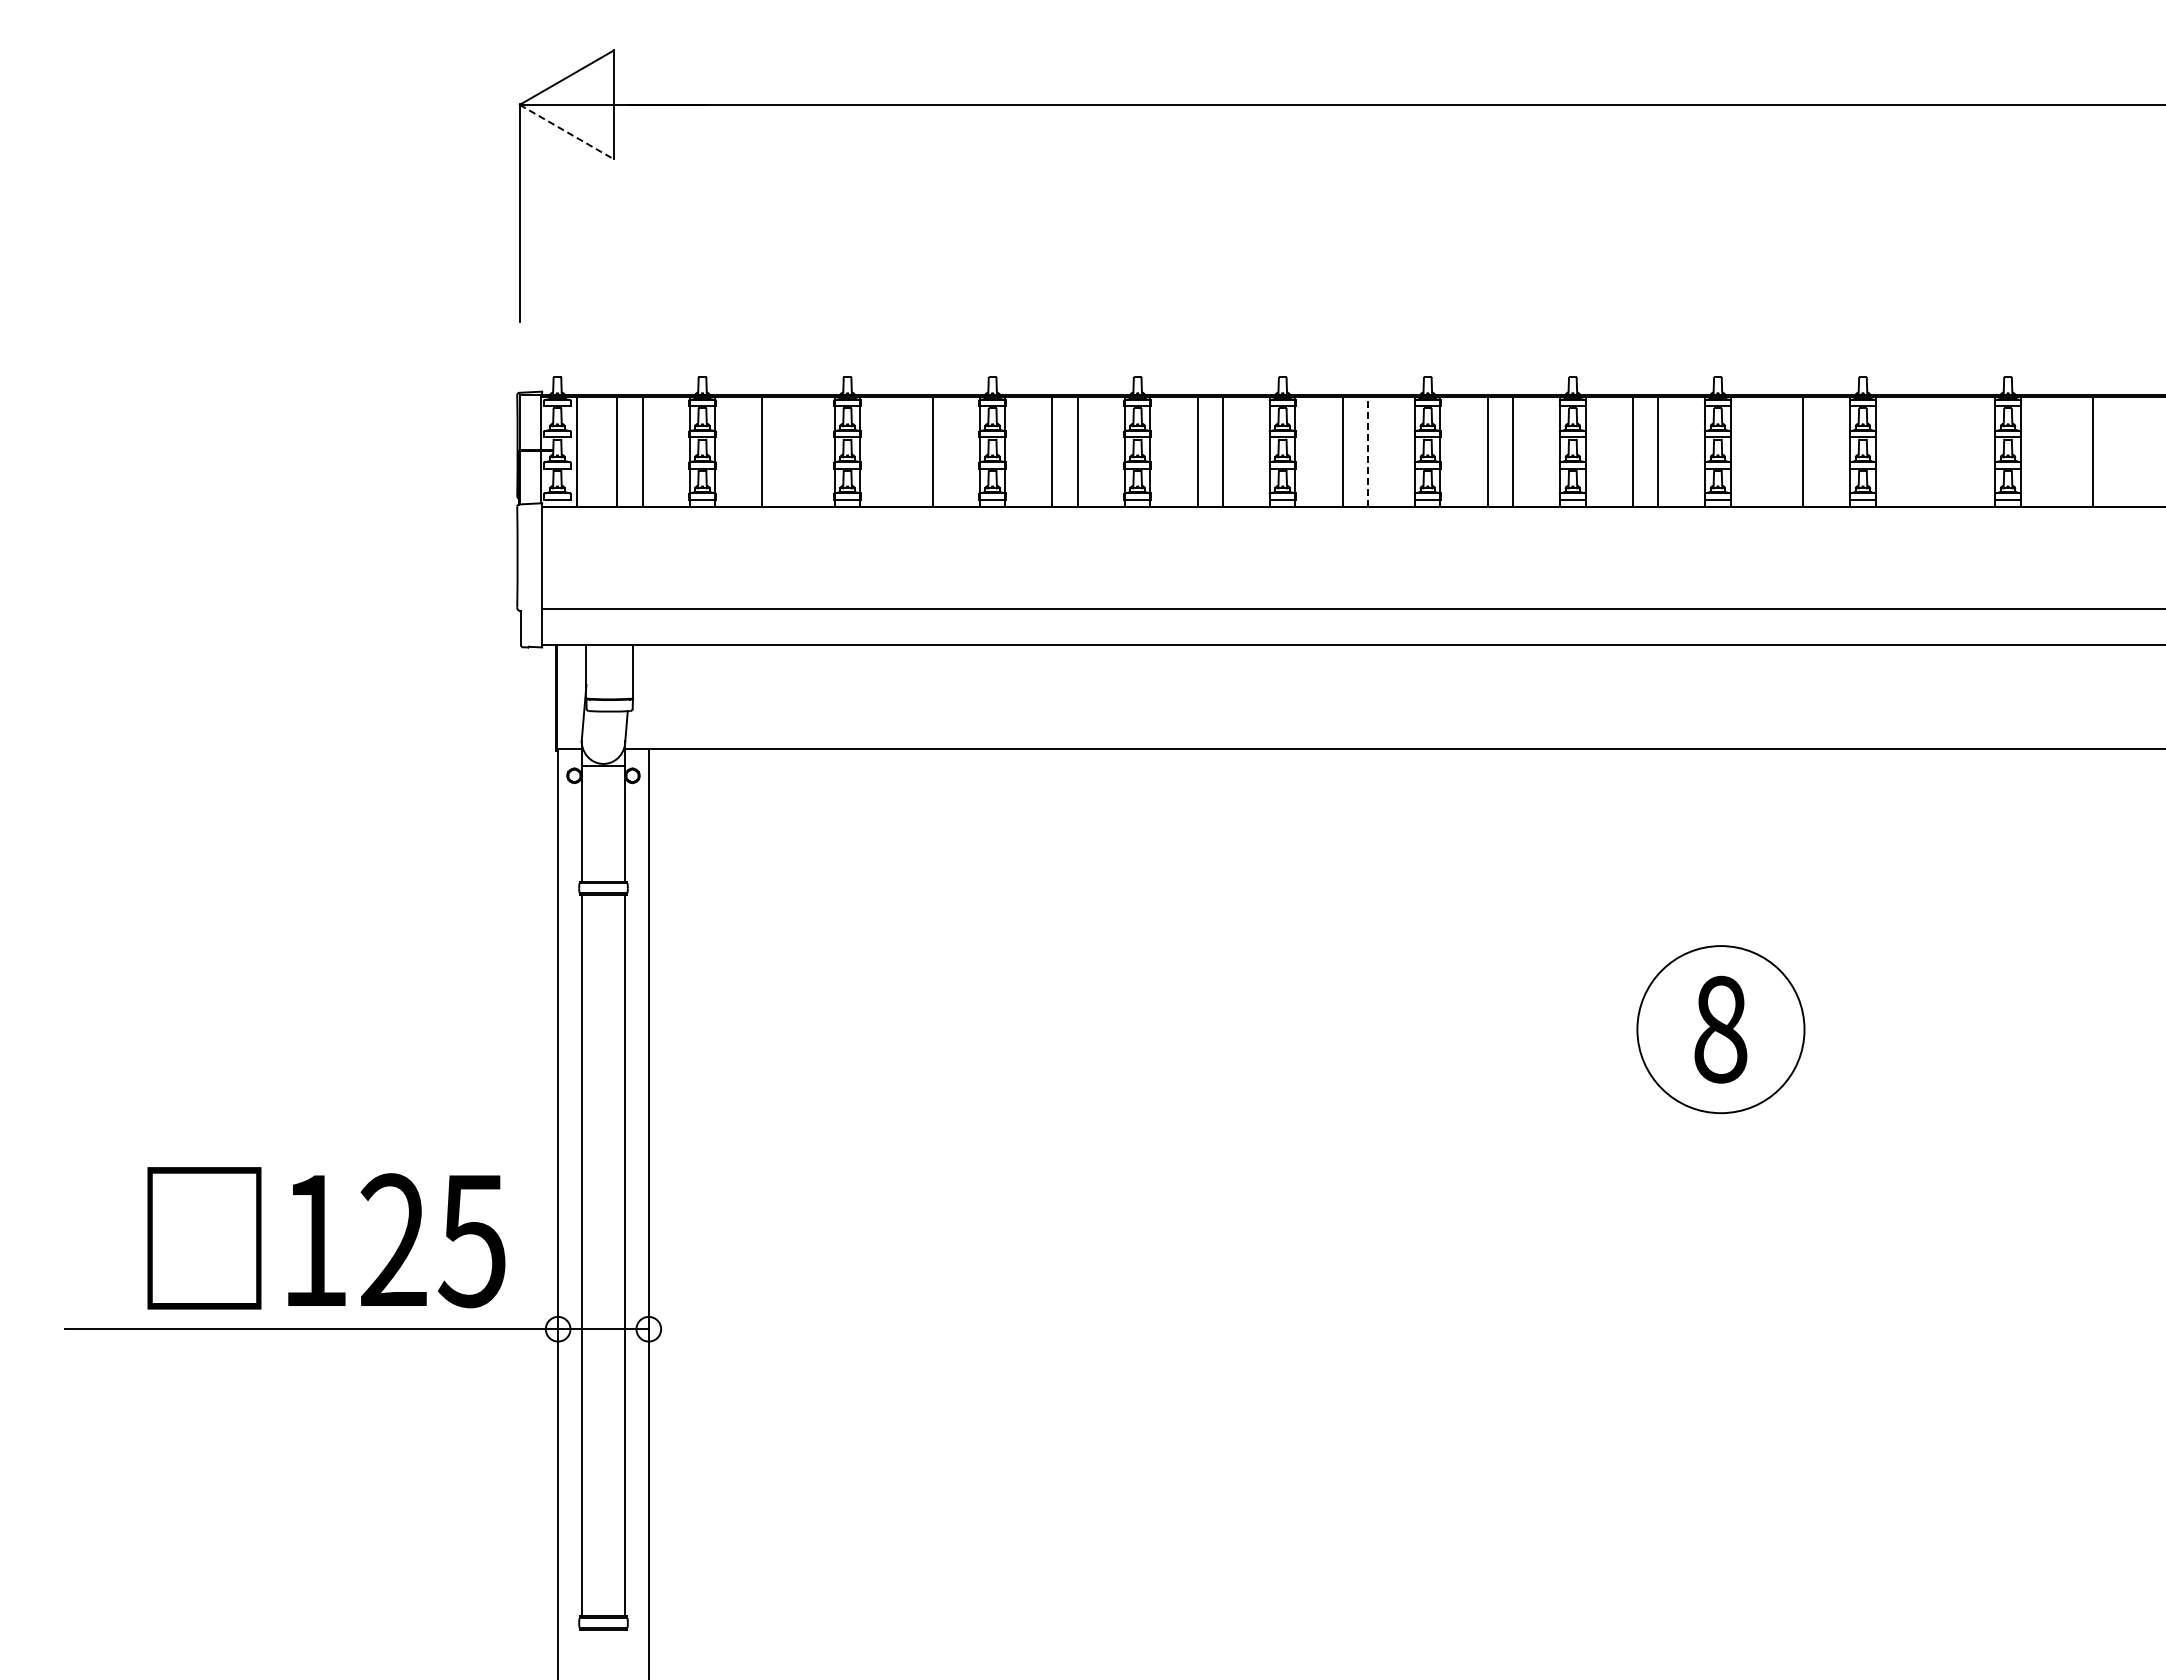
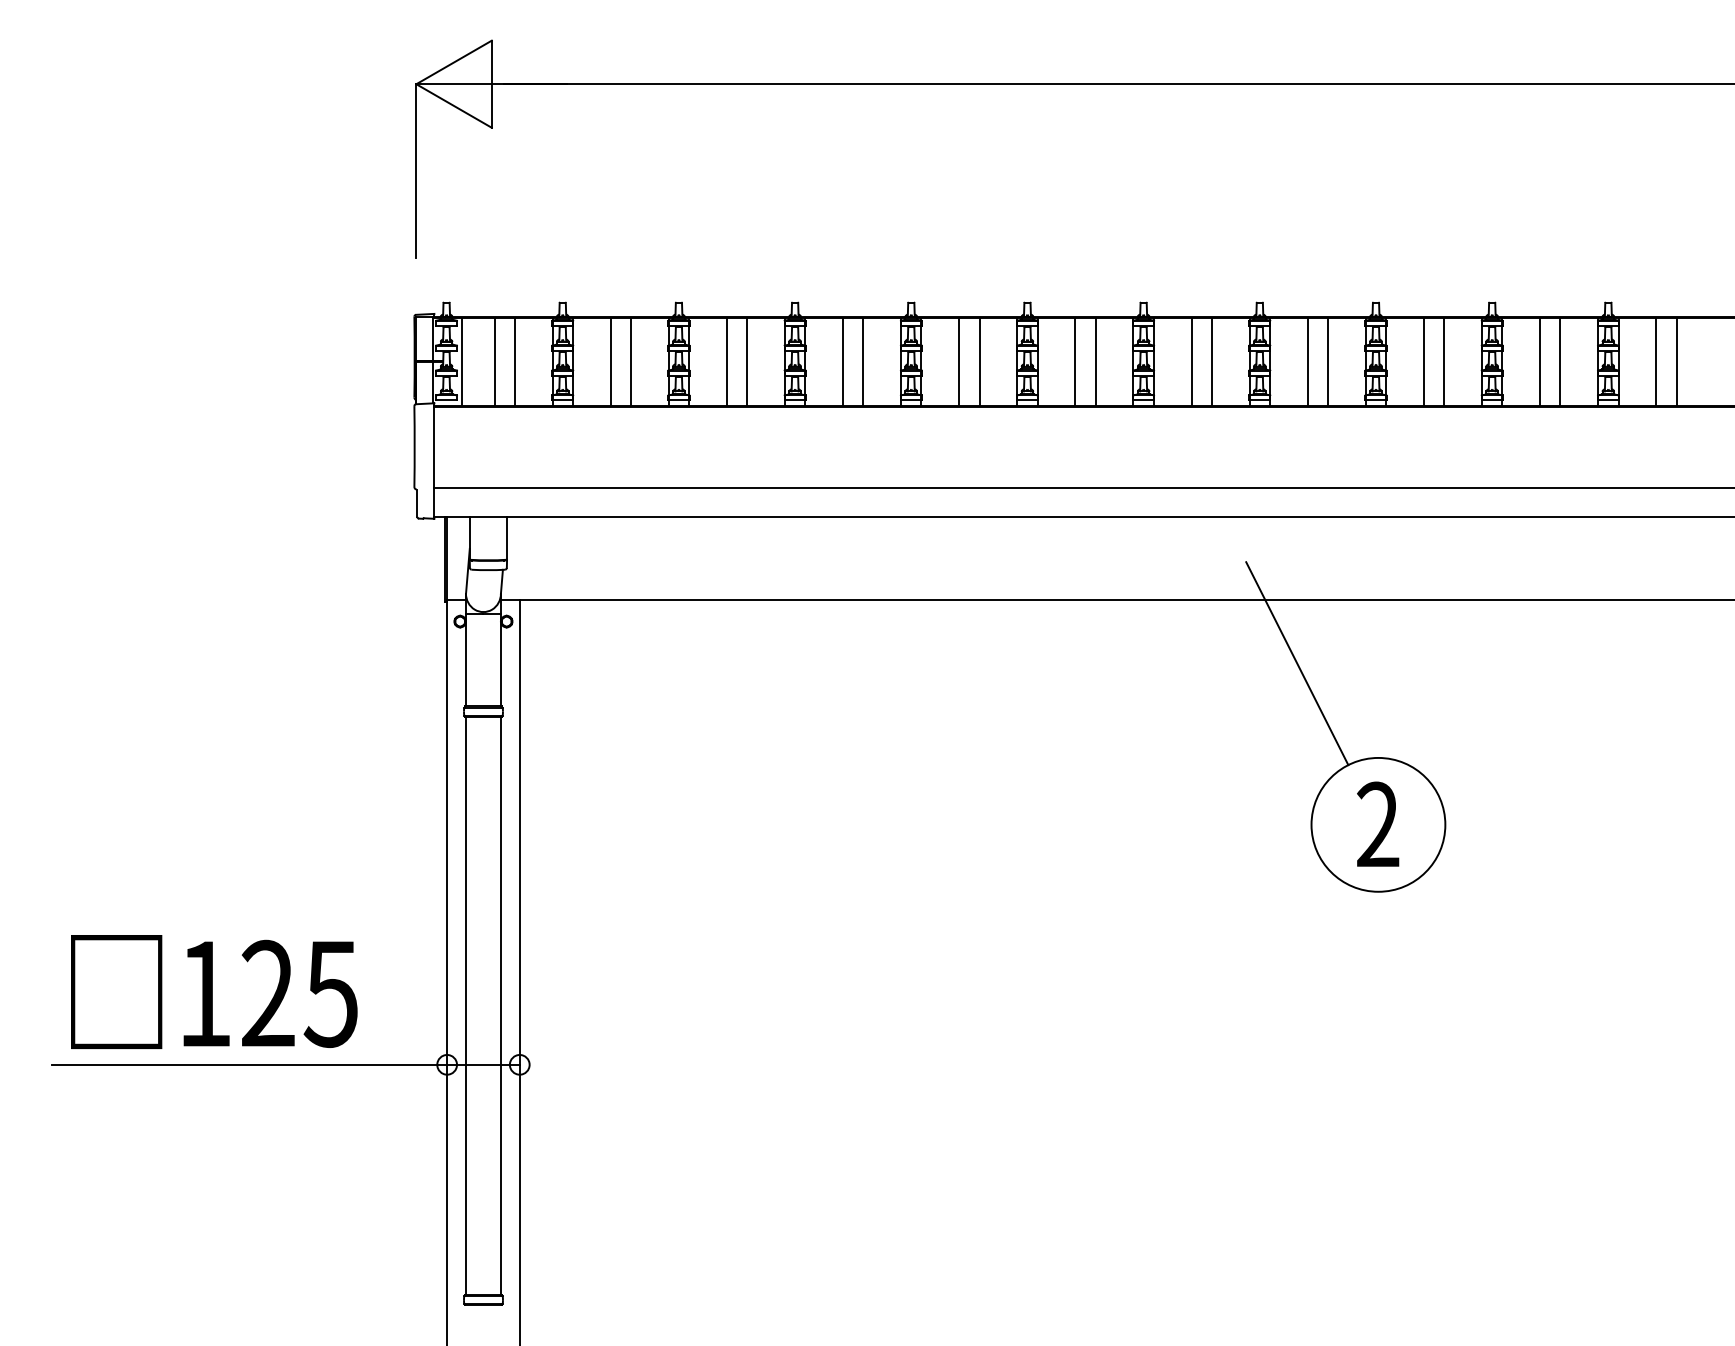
line: (567, 132) -> (454, 106), dashed -> solid
line: (787, 451) -> (630, 361), added
line: (907, 451) -> (726, 361), added
line: (1367, 451) -> (1095, 361), dashed -> solid
line: (1777, 451) -> (1423, 361), added
line: (1922, 451) -> (1539, 361), added
line: (1948, 451) -> (1560, 361), added
line: (2067, 451) -> (1655, 361), added
line: (1619, 827) -> (1297, 662), added
text: (1720, 1029) -> (1378, 824), 8 -> 2
text: (326, 1238) -> (214, 992), moved

